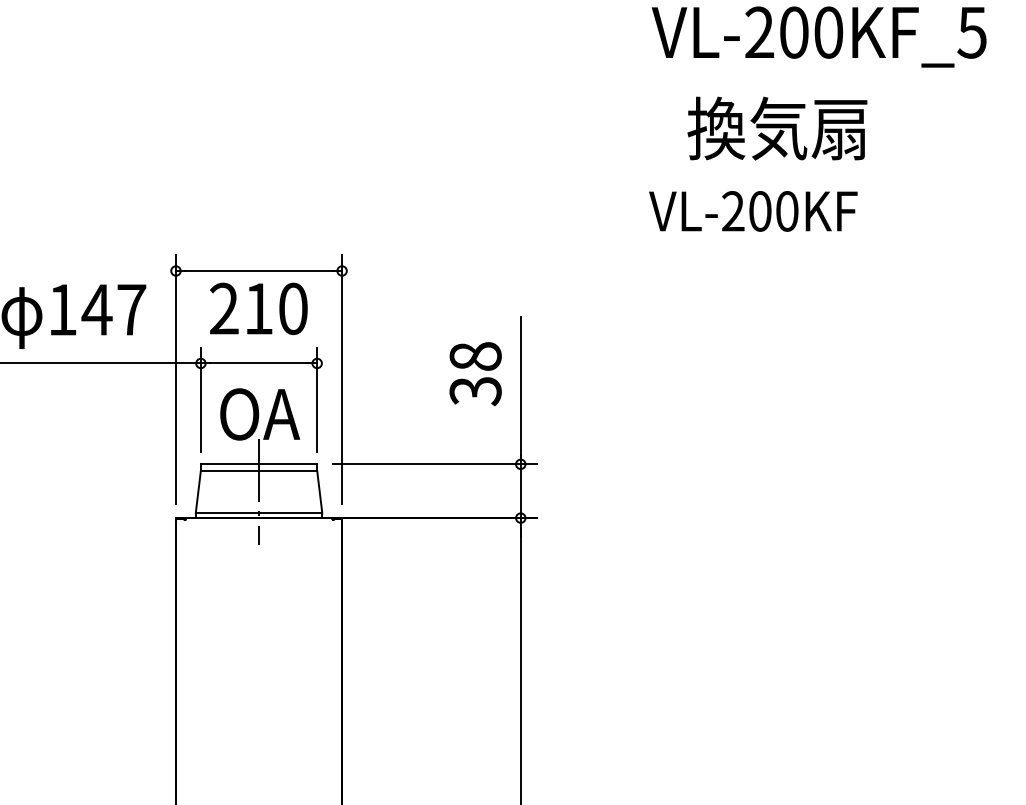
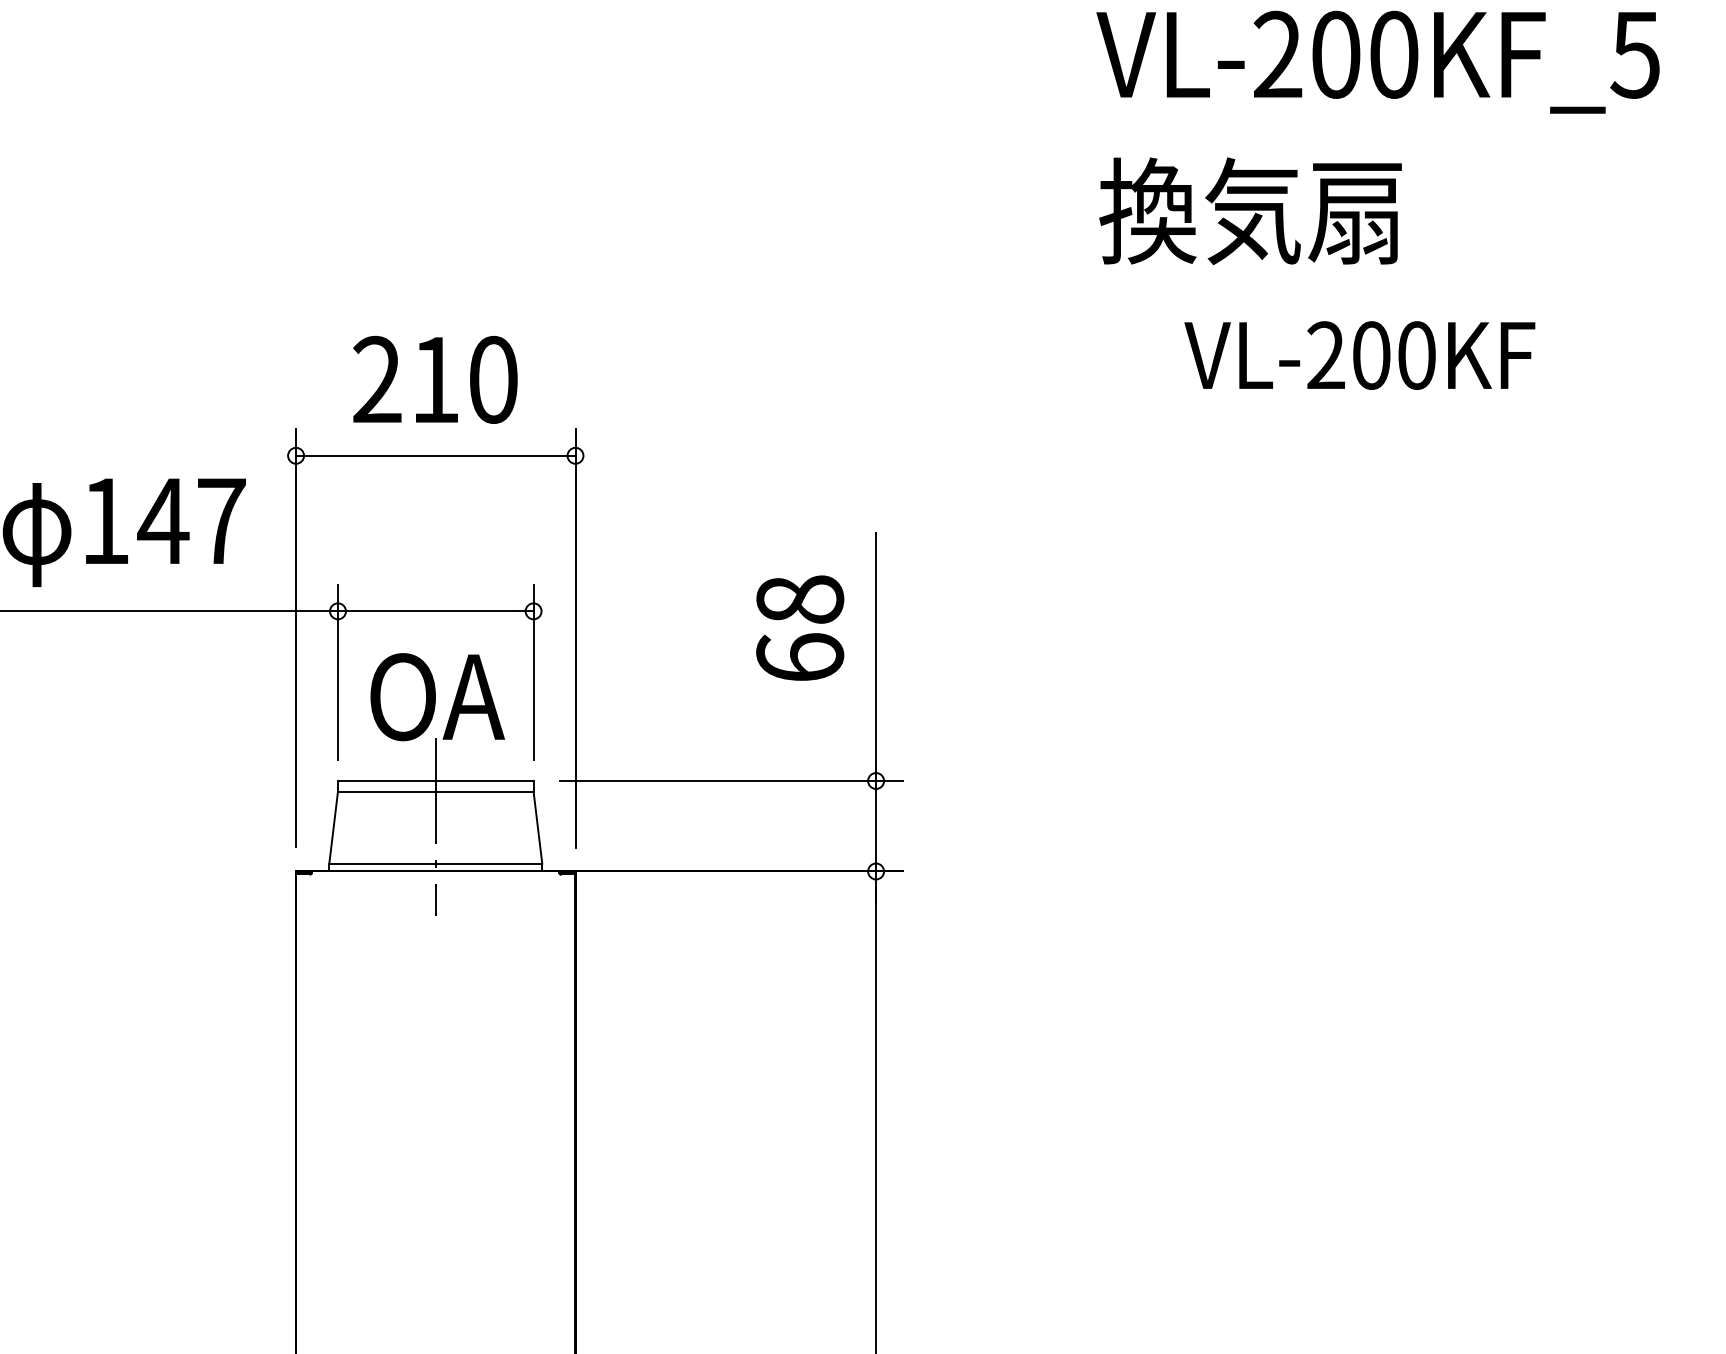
text: (777, 128) -> (1250, 211), moved
text: (753, 211) -> (1360, 355), moved
text: (258, 308) -> (434, 379), moved
text: (475, 391) -> (799, 658), 38 -> 68

